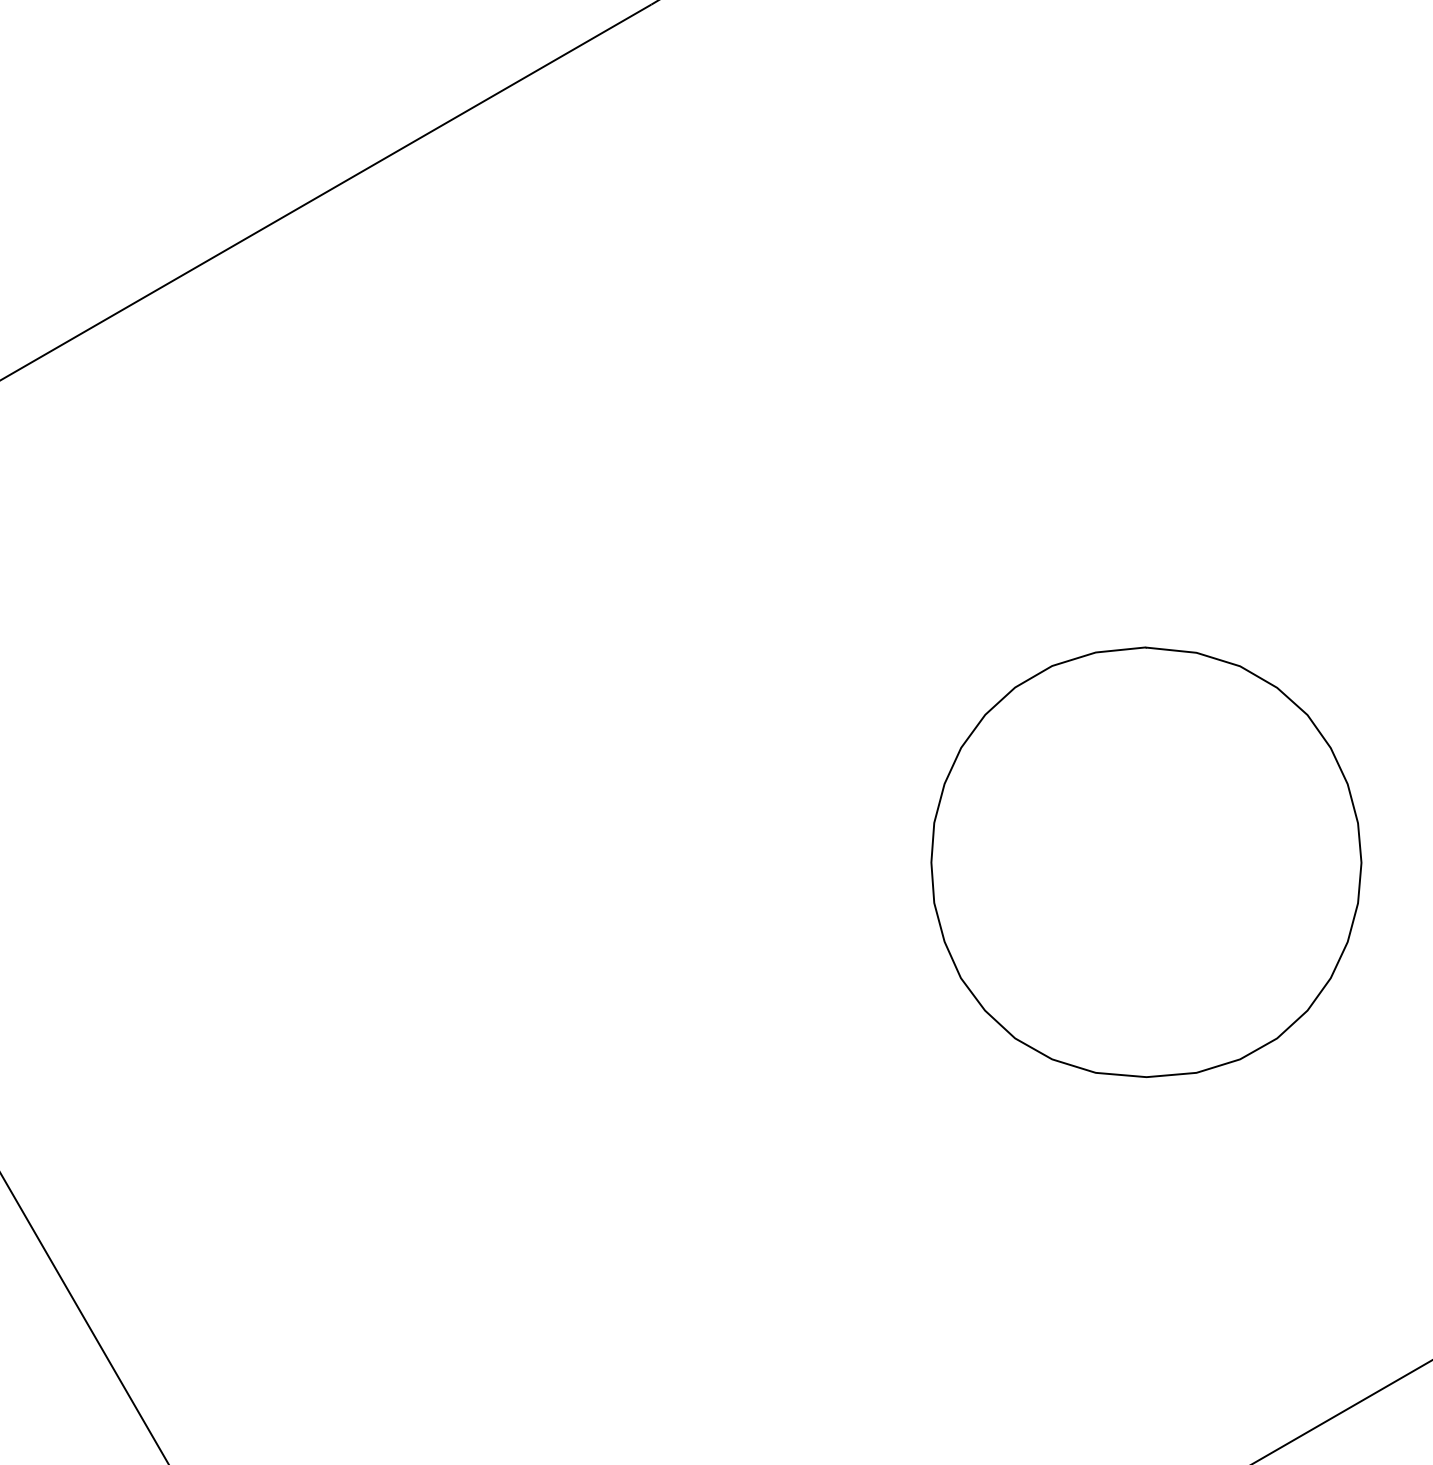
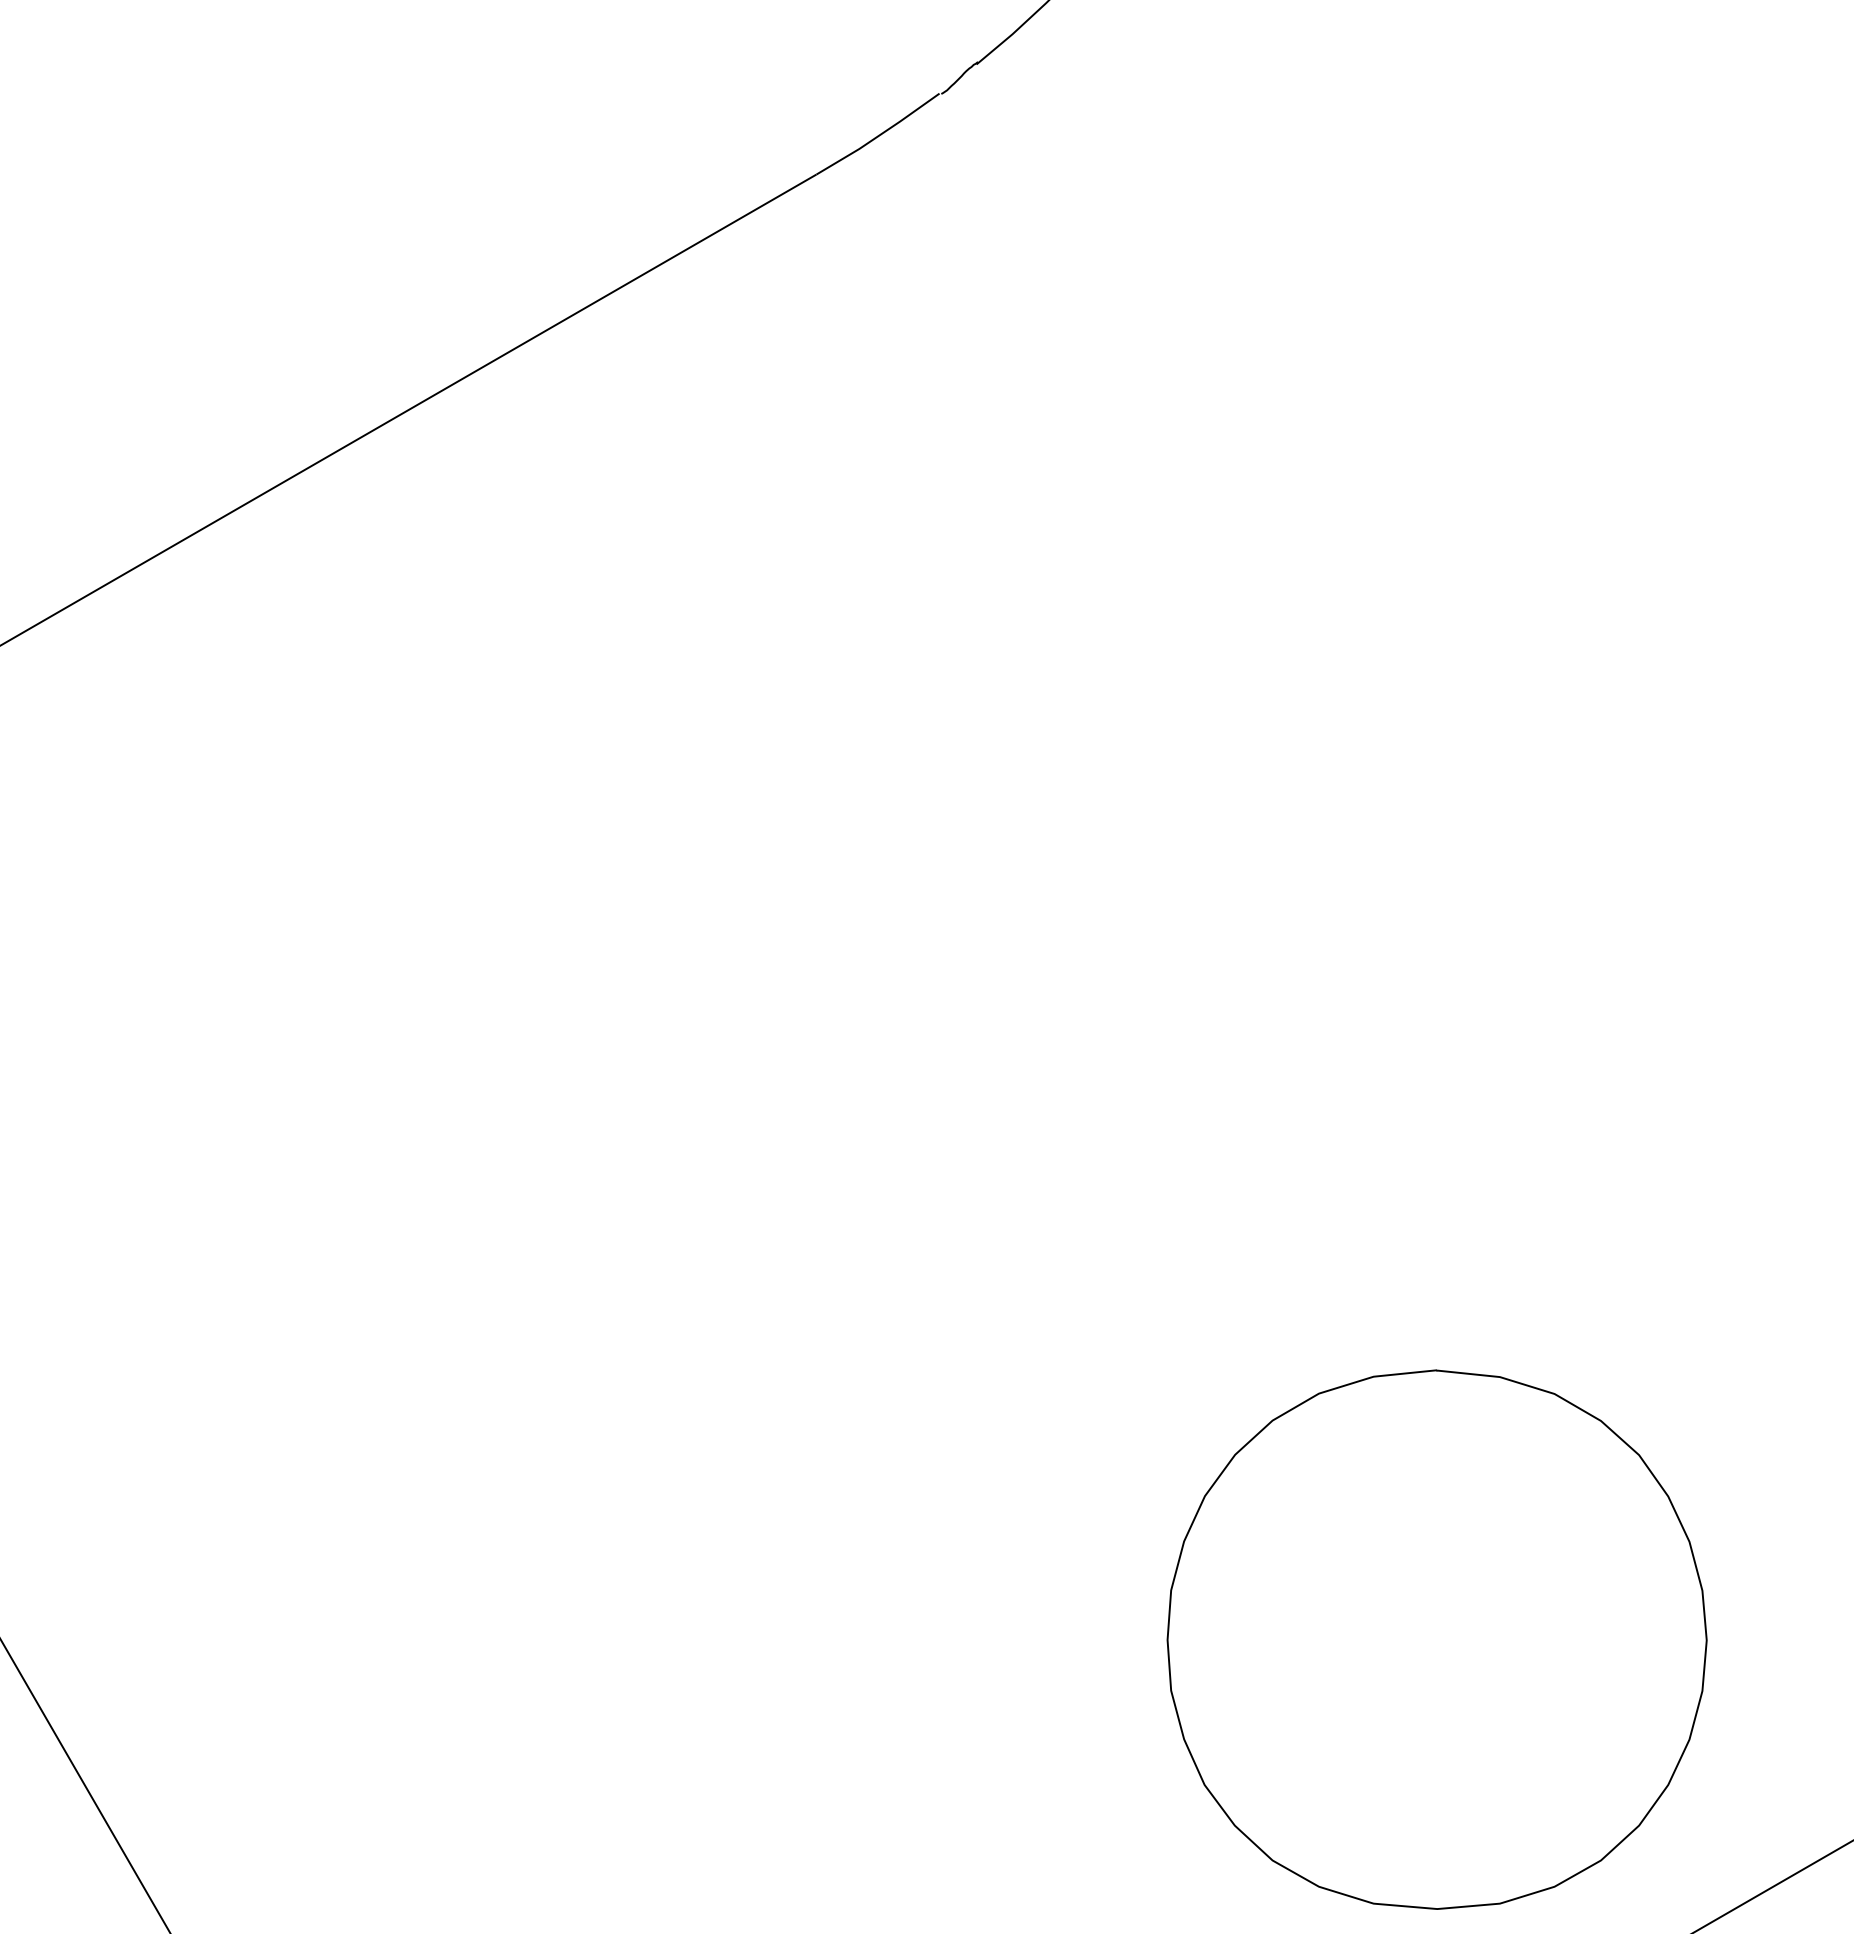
part: (1145, 862) -> (1436, 1639), moved

